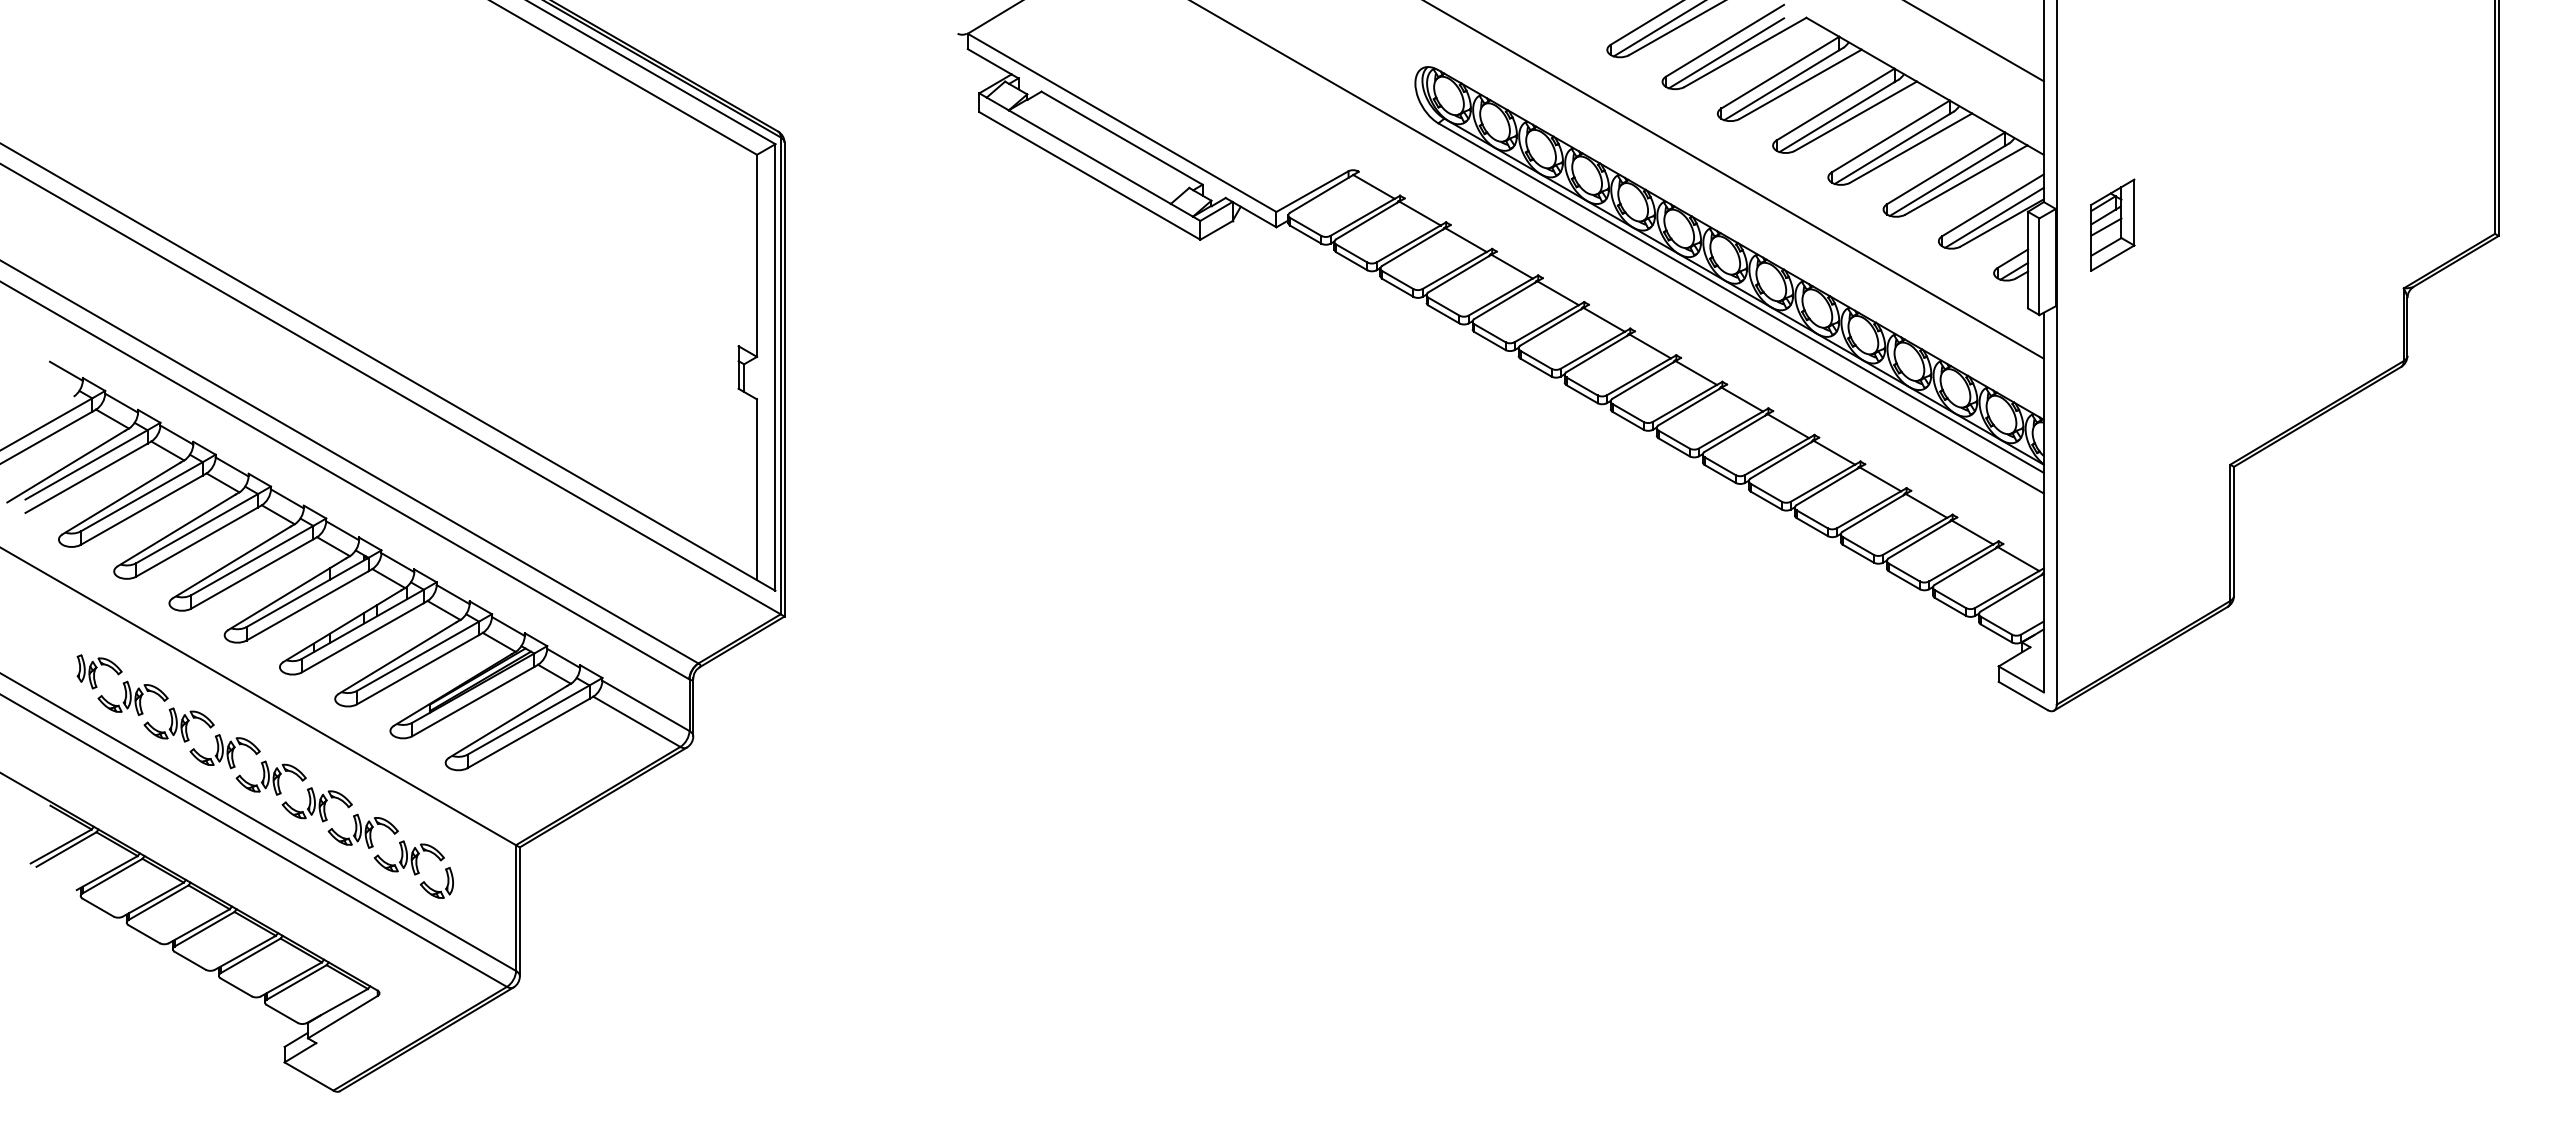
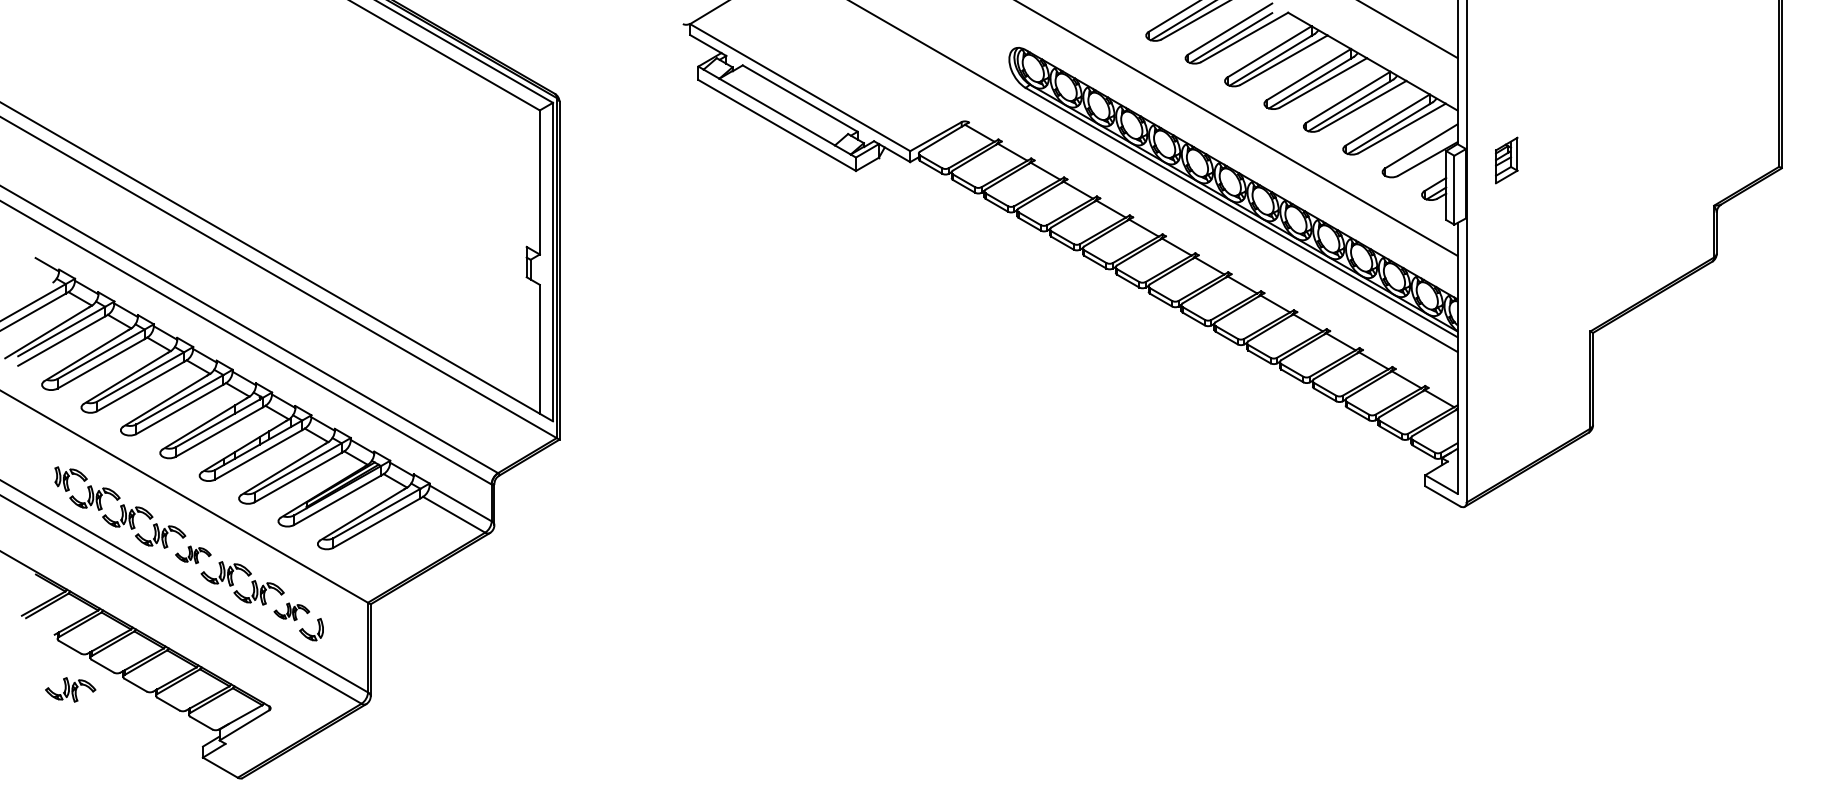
line: (1994, 217) -> (1422, 155), removed
part: (2112, 224) -> (1506, 160), size x0.7
part: (270, 777) -> (192, 554), size x0.7
part: (408, 857) -> (291, 611), size x0.7
part: (98, 966) -> (70, 689), added

